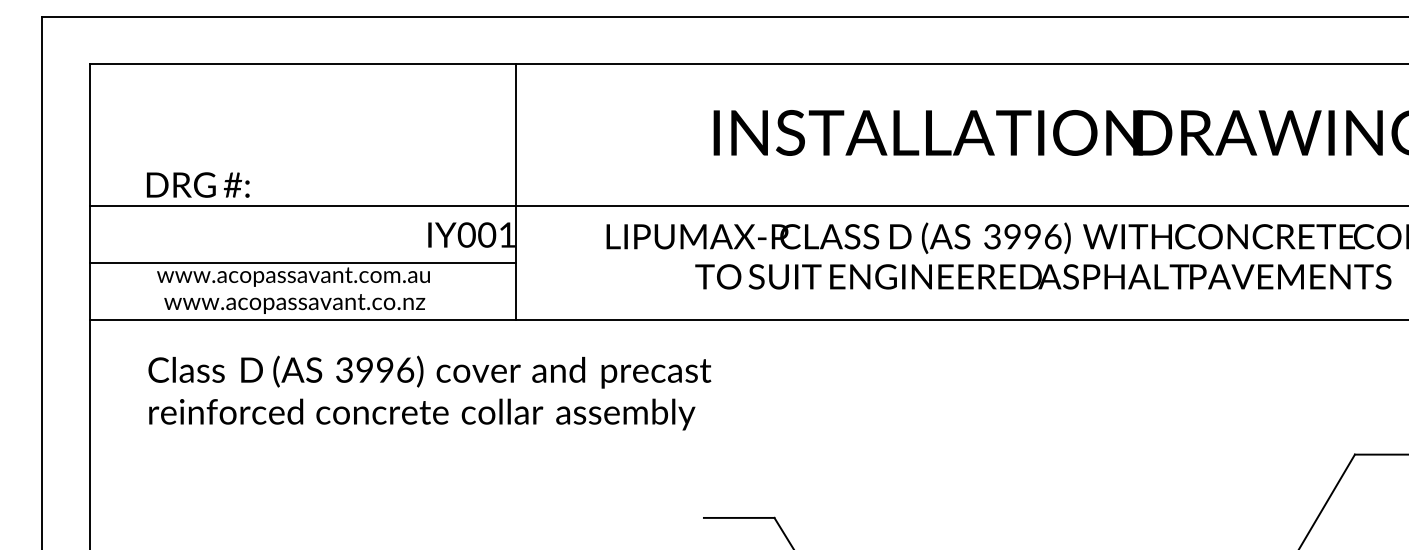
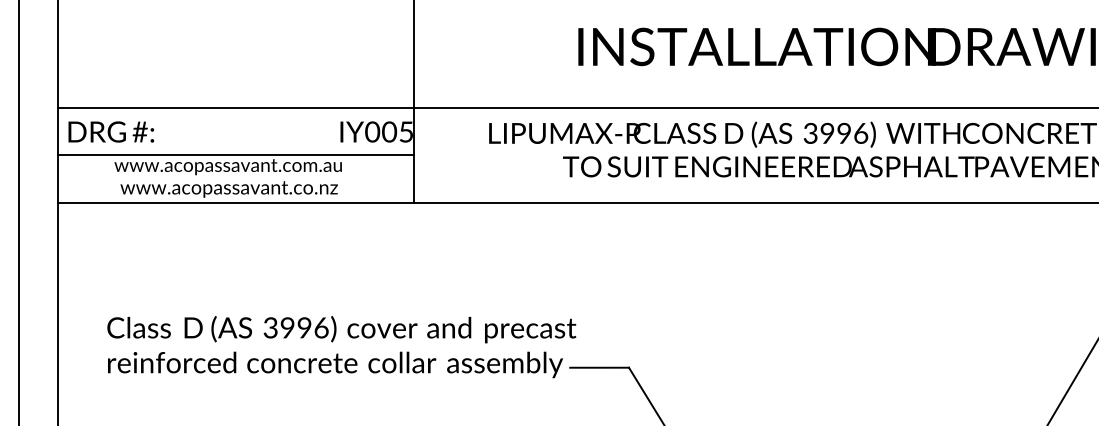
text: (198, 184) -> (111, 131), moved
text: (506, 234) -> (405, 131), IY001 -> IY005
text: (429, 392) -> (341, 346), moved

